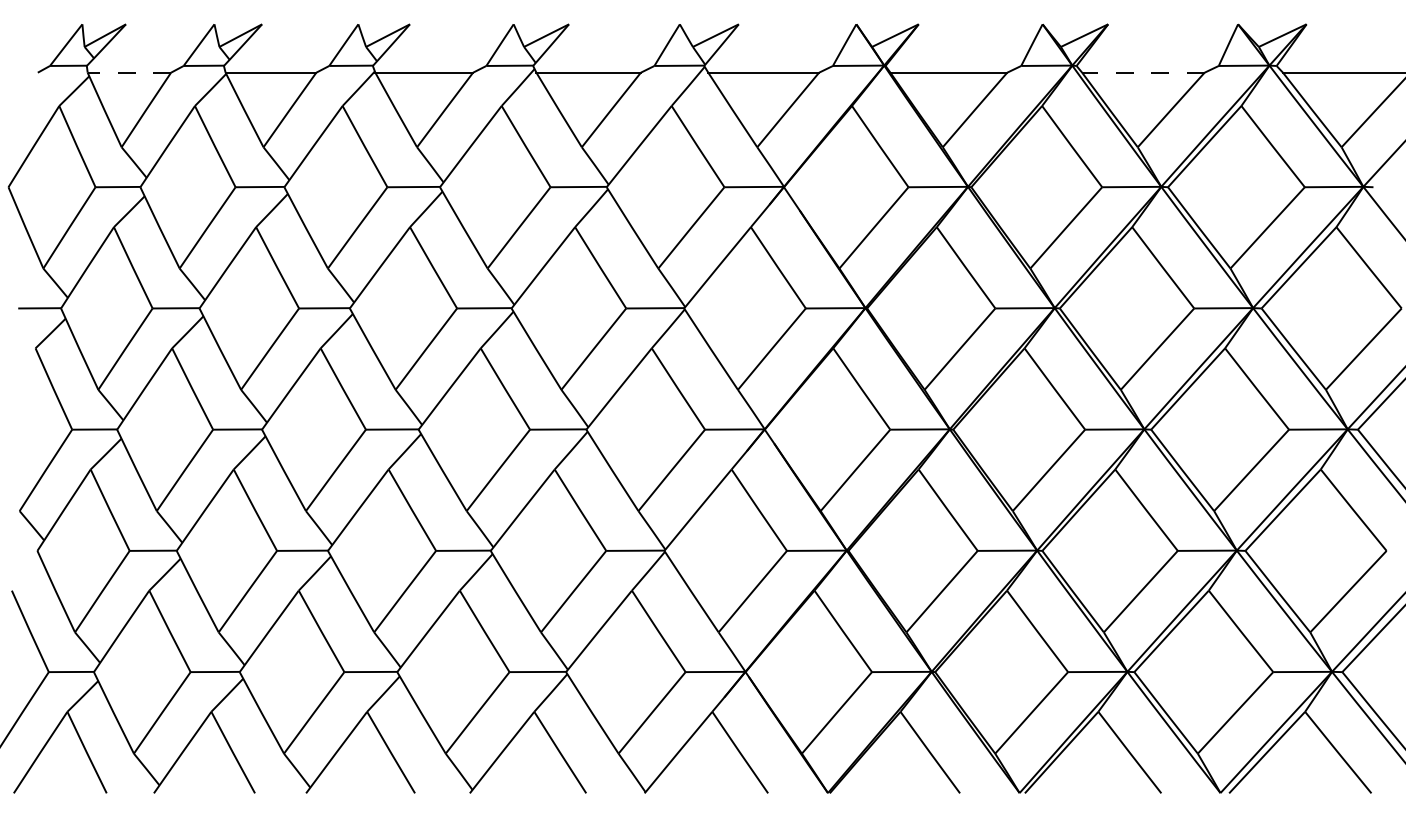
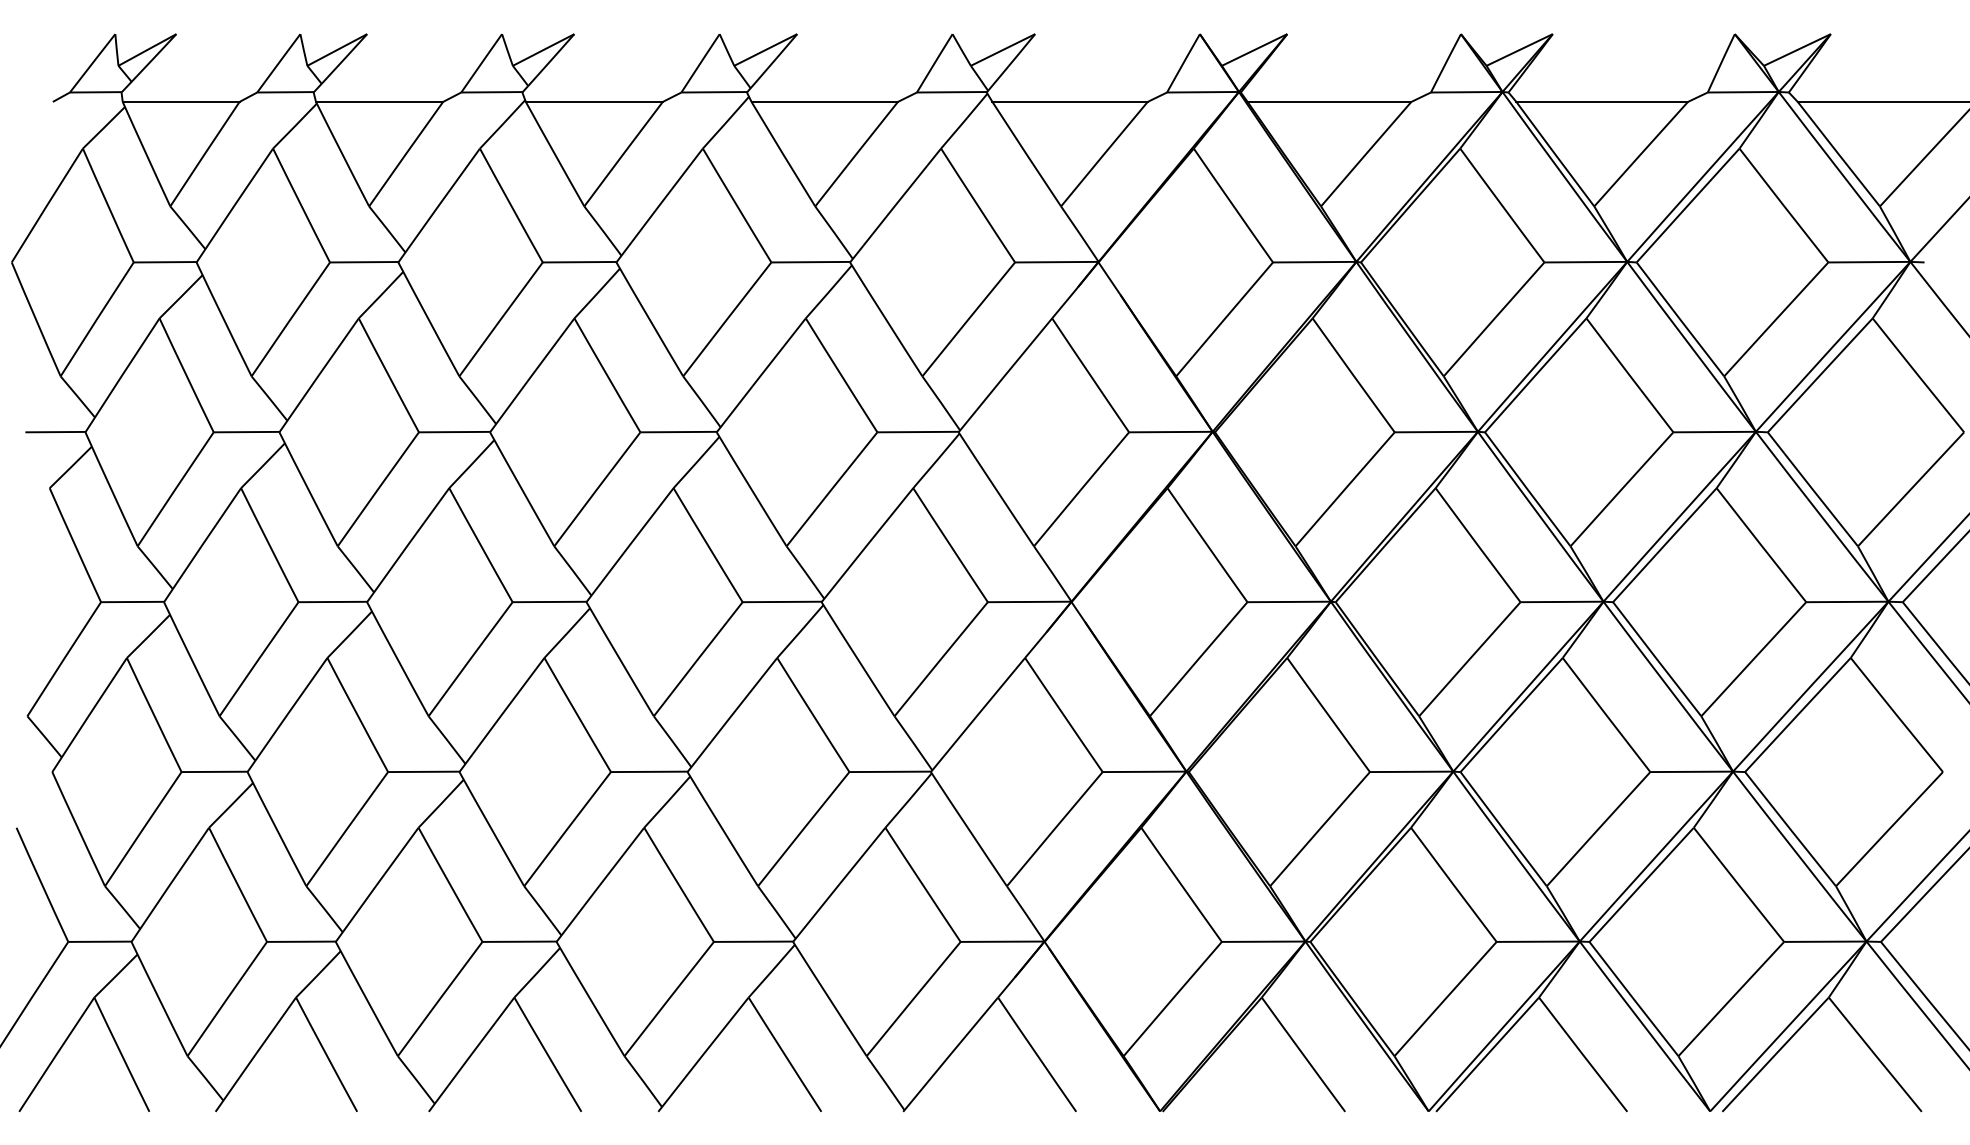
line: (128, 72) -> (180, 101), dashed -> solid
line: (1143, 72) -> (1602, 101), dashed -> solid

